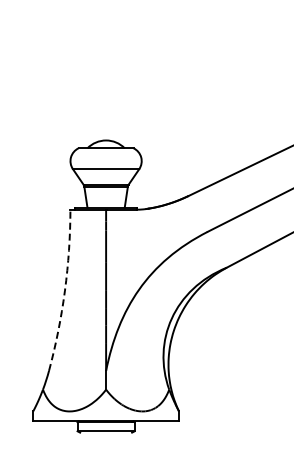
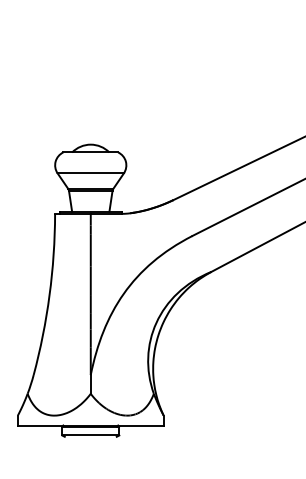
arc: (64, 291) -> (49, 295), dashed -> solid

